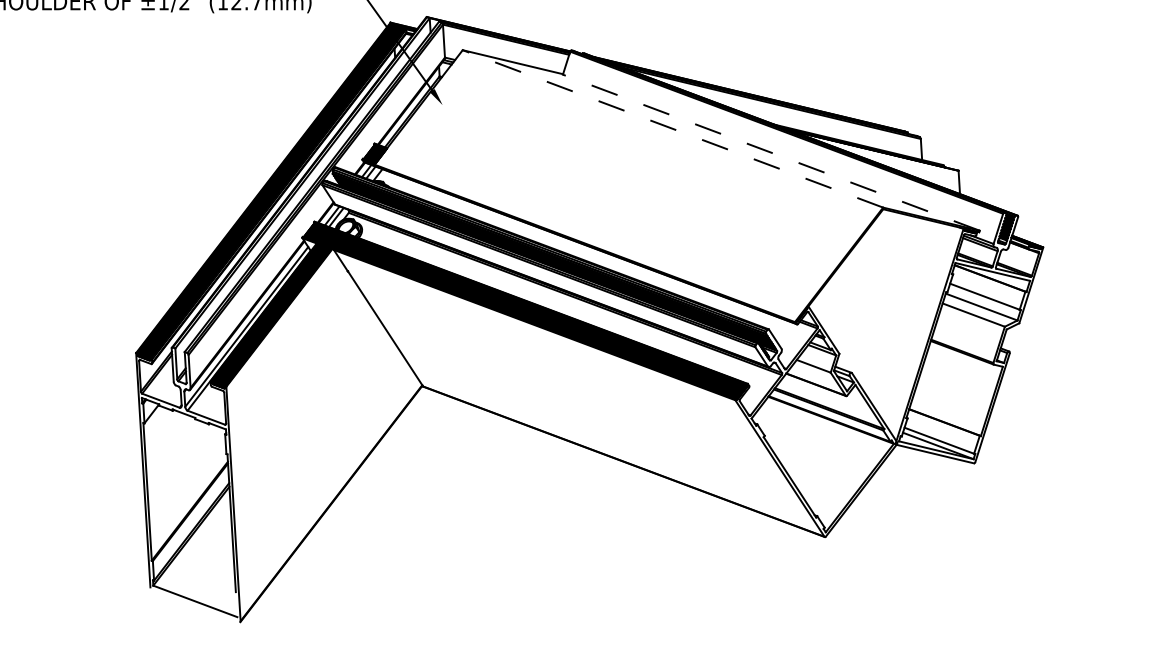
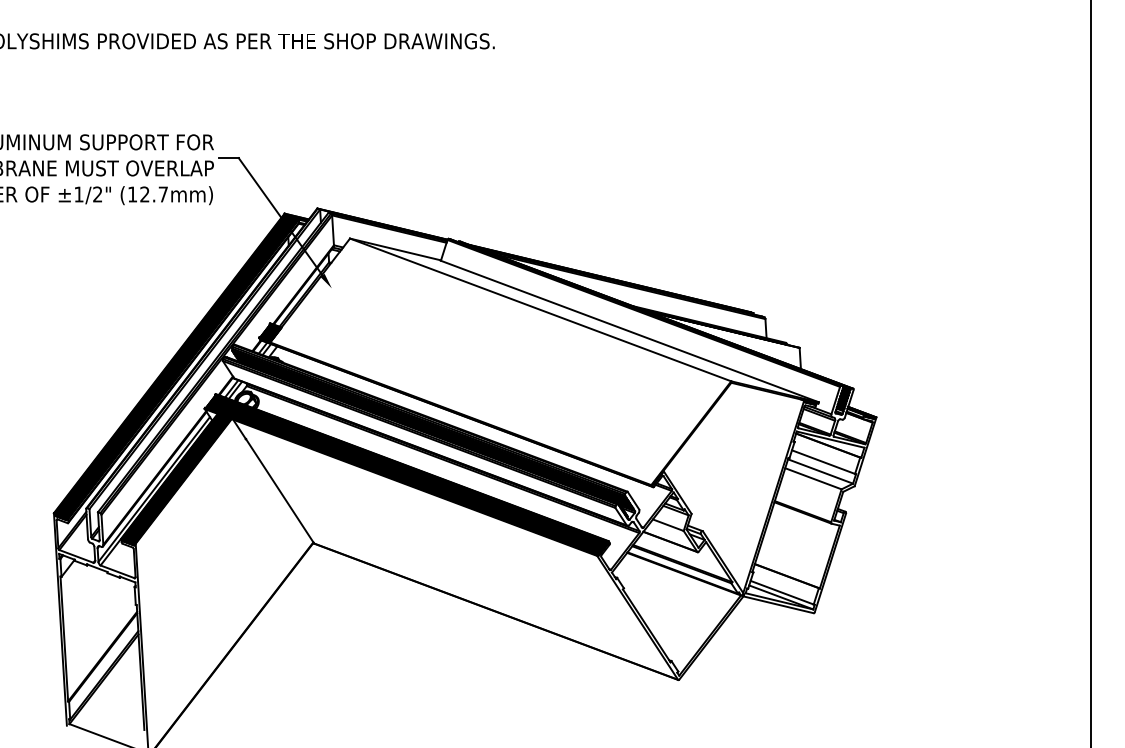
line: (672, 128) -> (540, 309), dashed -> solid
line: (770, 152) -> (629, 331), dashed -> solid

